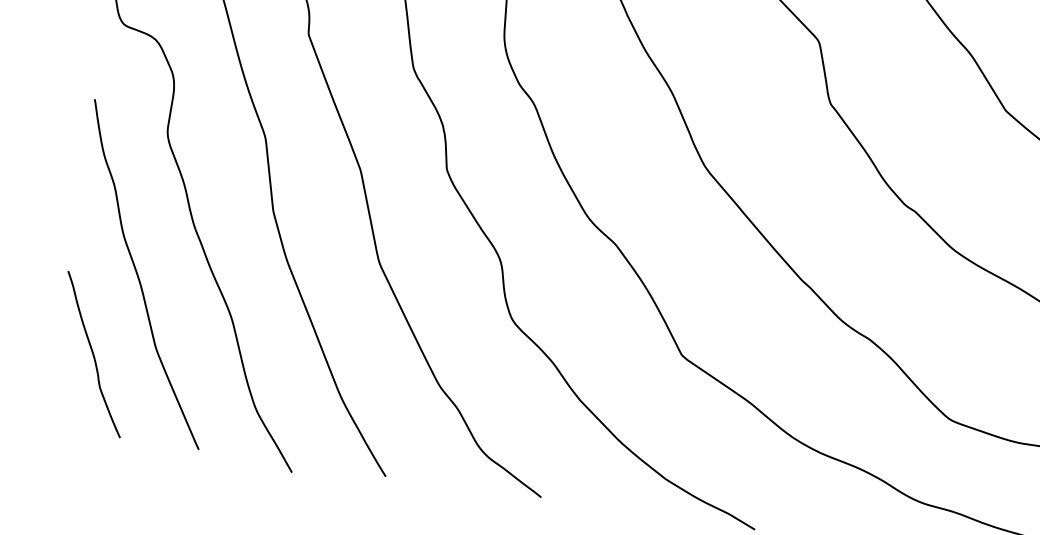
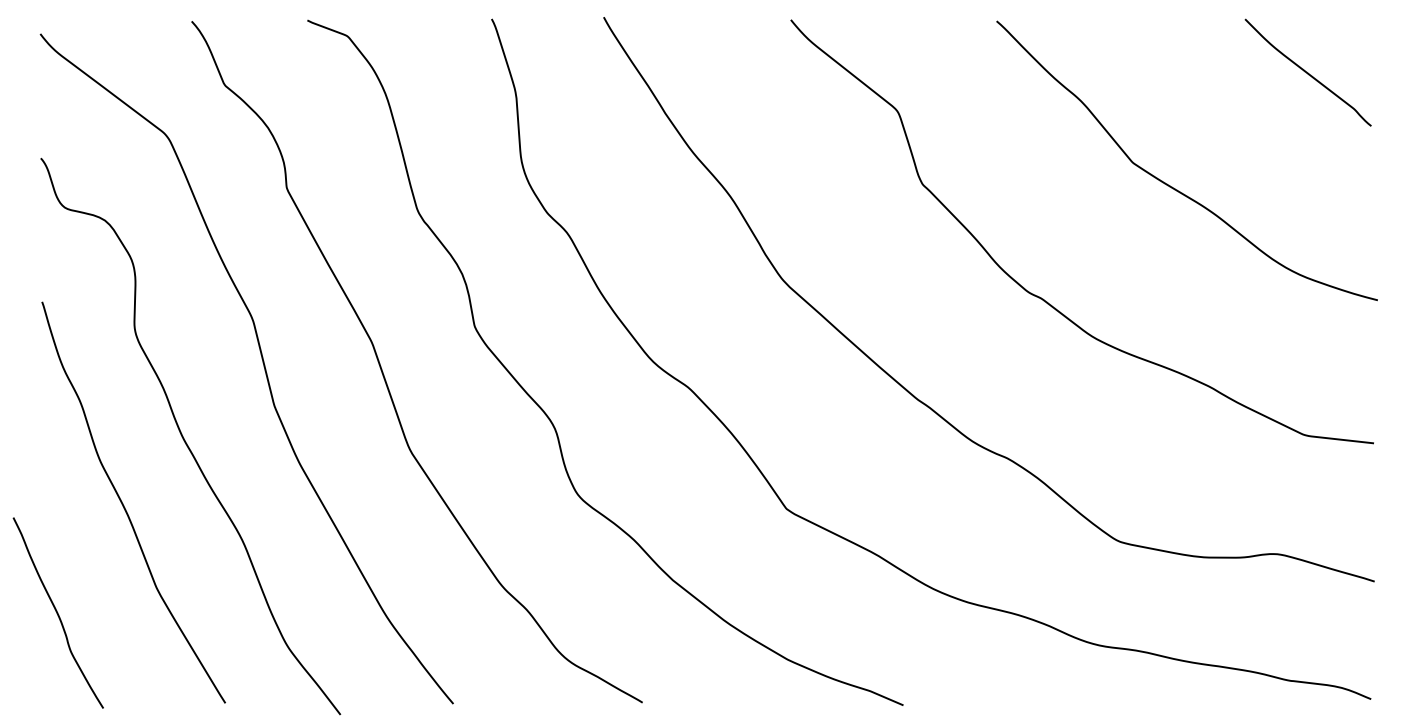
curve: (93, 354) -> (57, 612), moved

